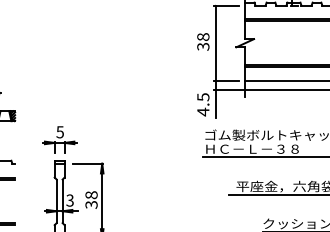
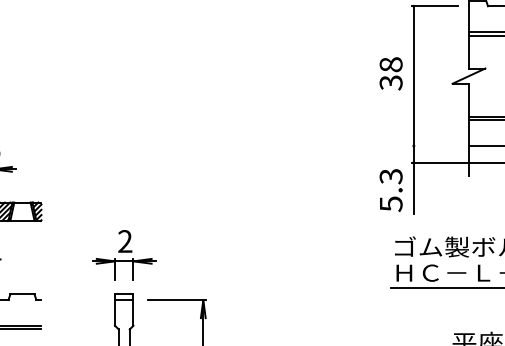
line: (226, 80) -> (434, 145), removed
text: (203, 104) -> (391, 189), 4.5 -> 5.3
text: (59, 132) -> (123, 241), 5 -> 2

